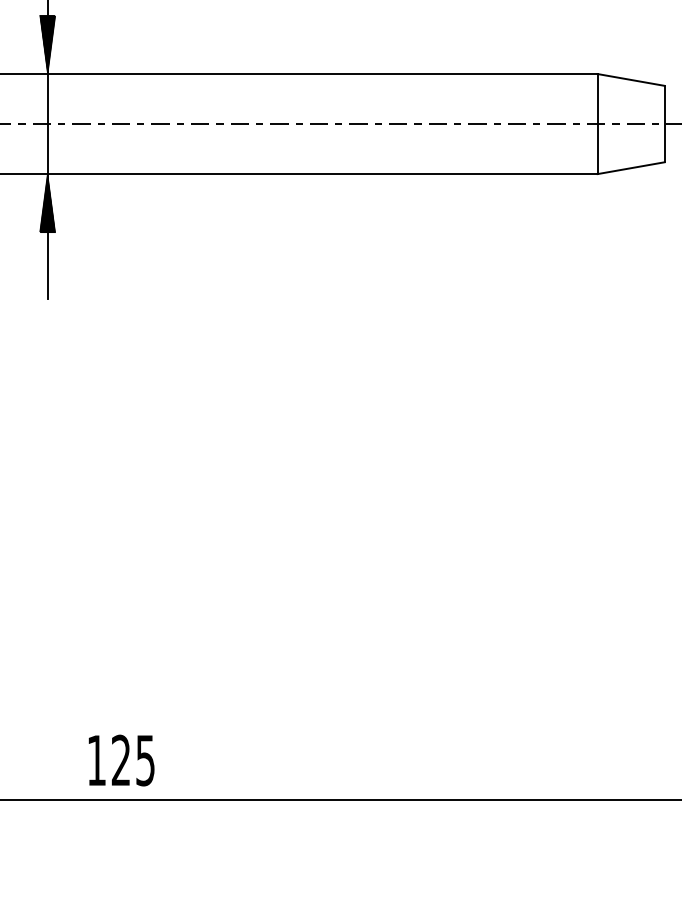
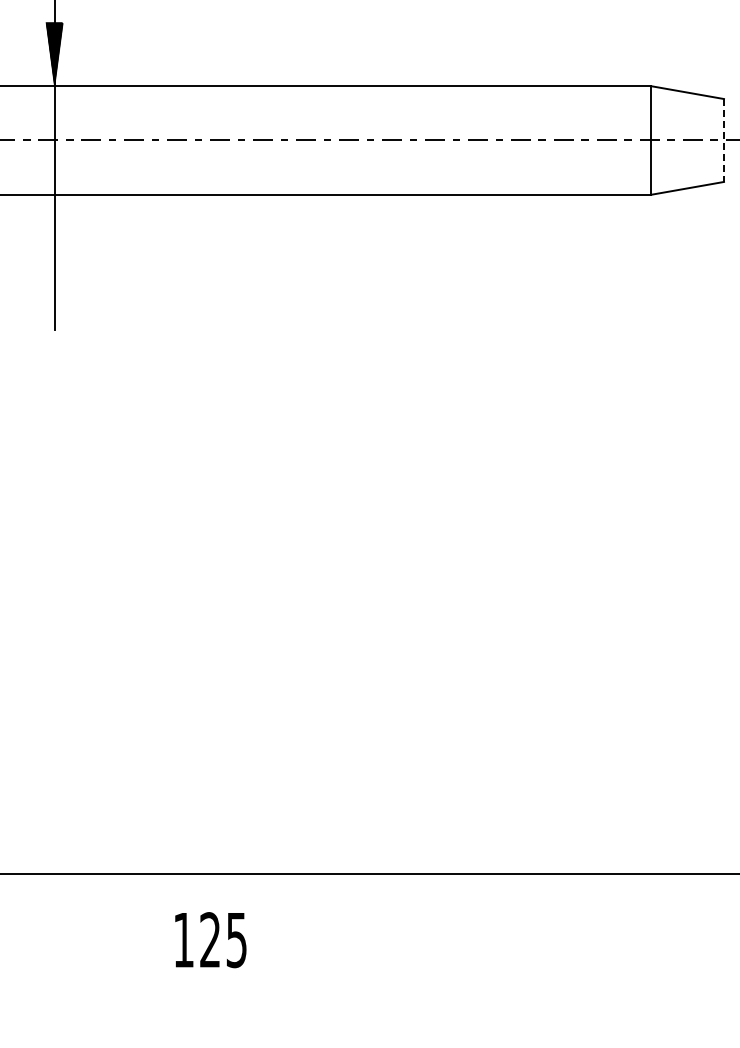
line: (665, 124) -> (724, 141), solid -> dashed
hatch: (47, 203) -> (54, 226), removed
text: (121, 760) -> (210, 940), moved

